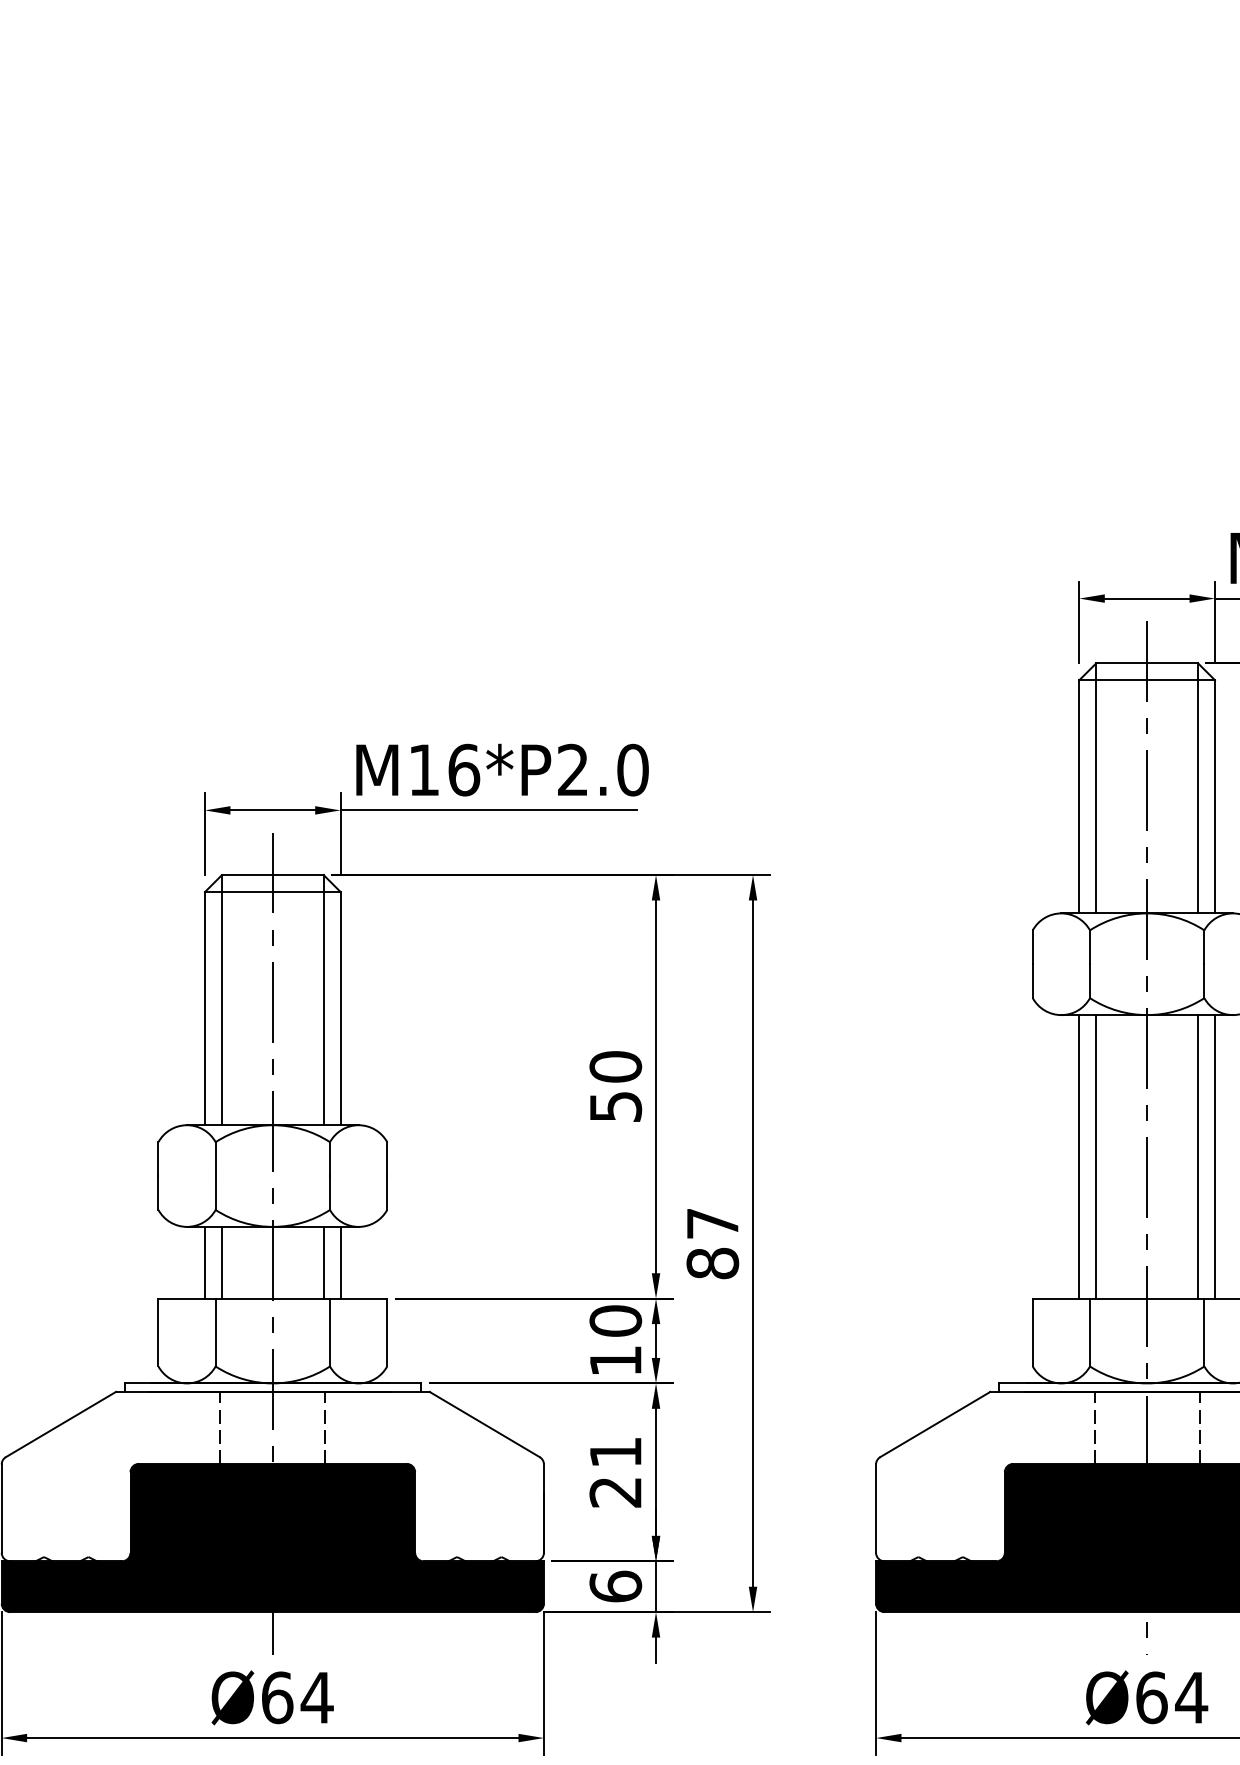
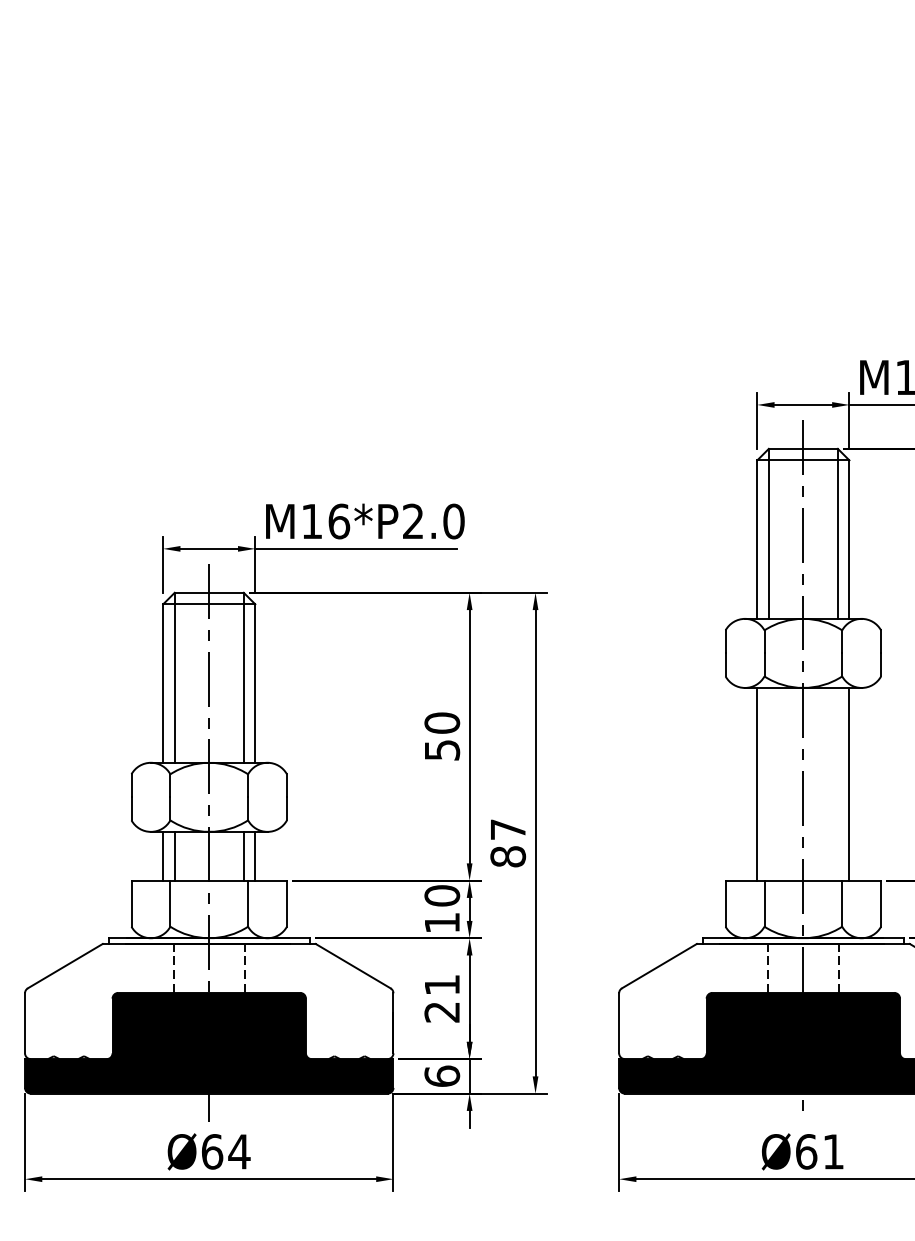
line: (1095, 1155) -> (768, 783), removed
line: (1197, 1155) -> (837, 783), removed
text: (1191, 1697) -> (833, 1151), Ø64 -> Ø61

